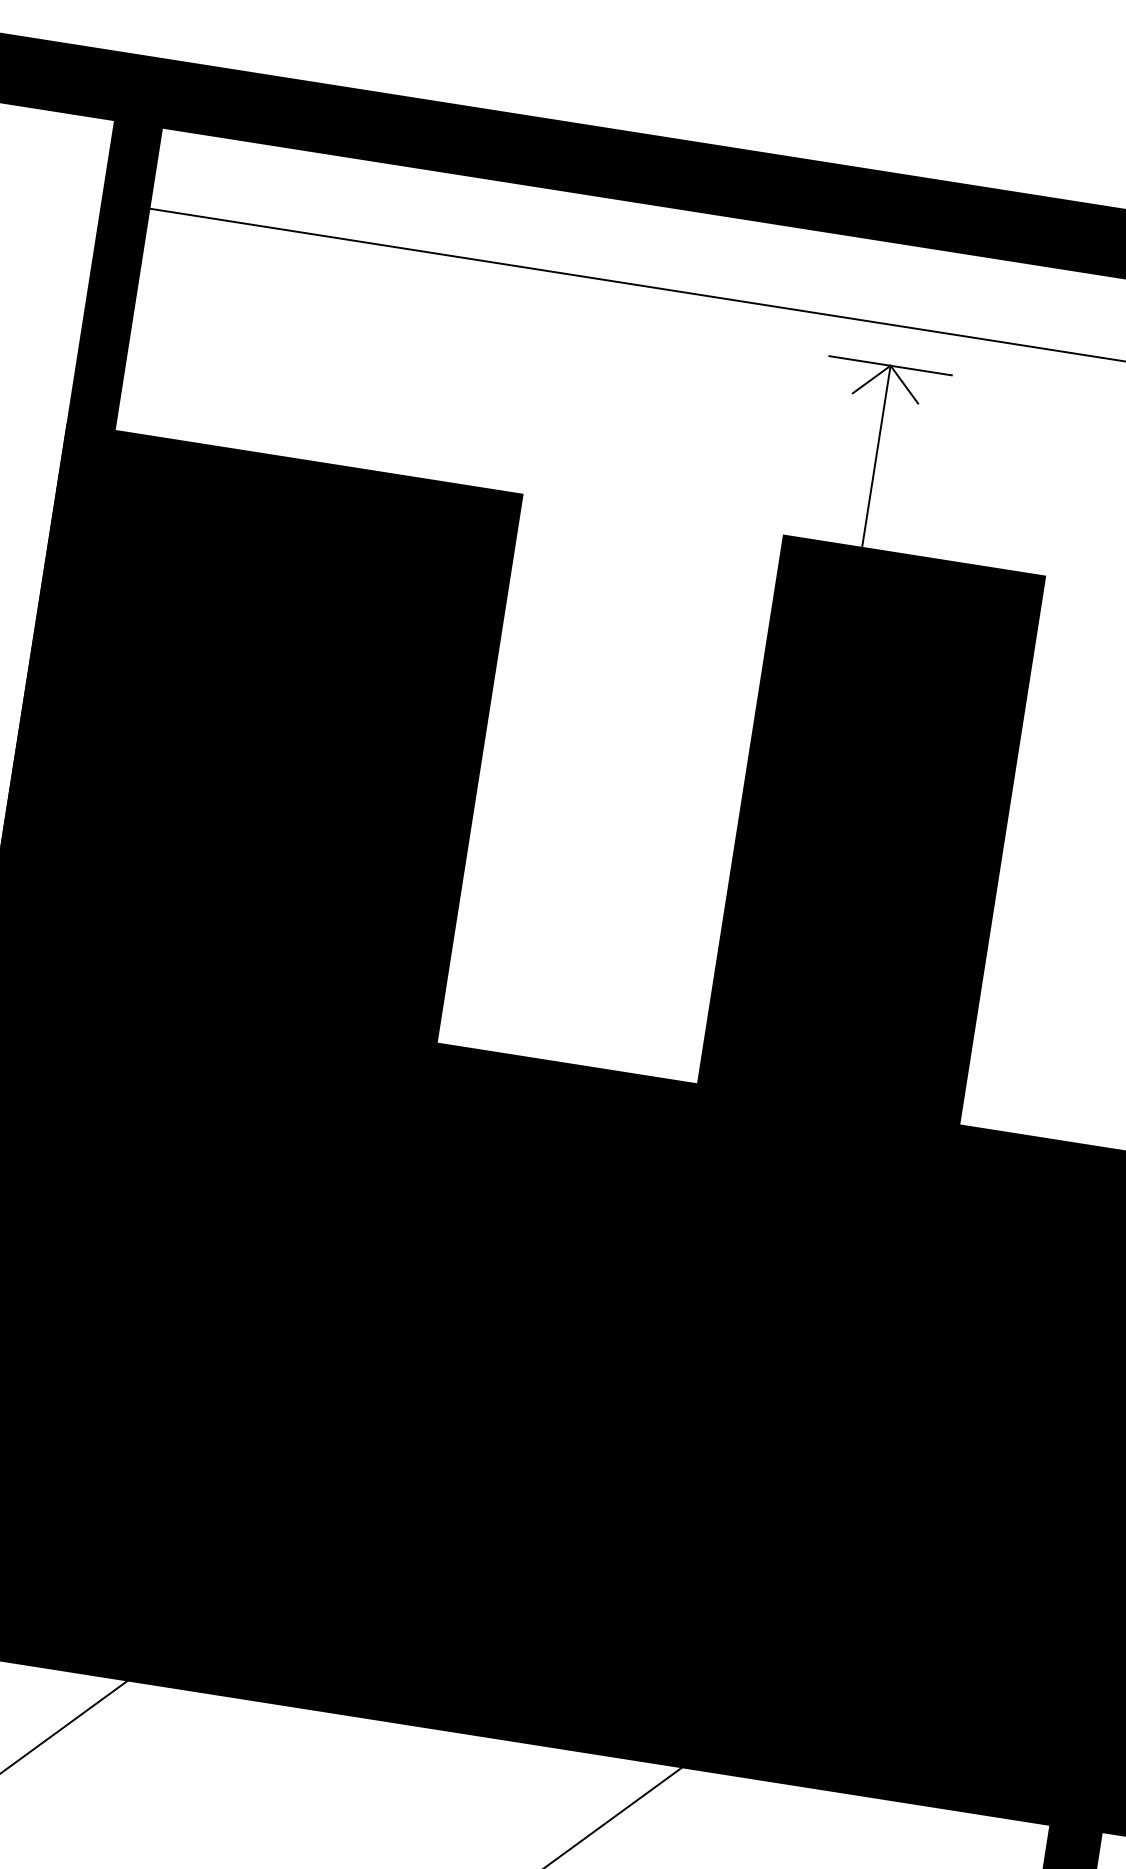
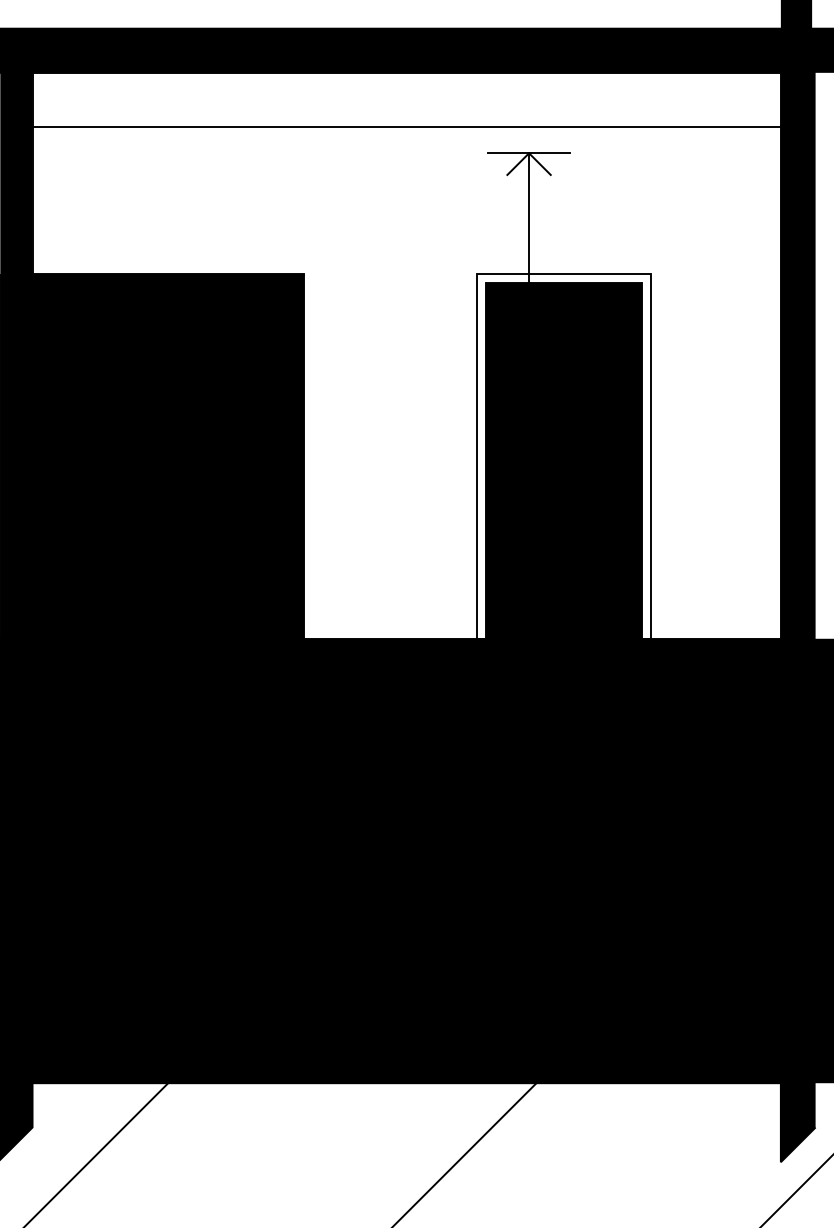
fill: (870, 830) -> (563, 456), removed

